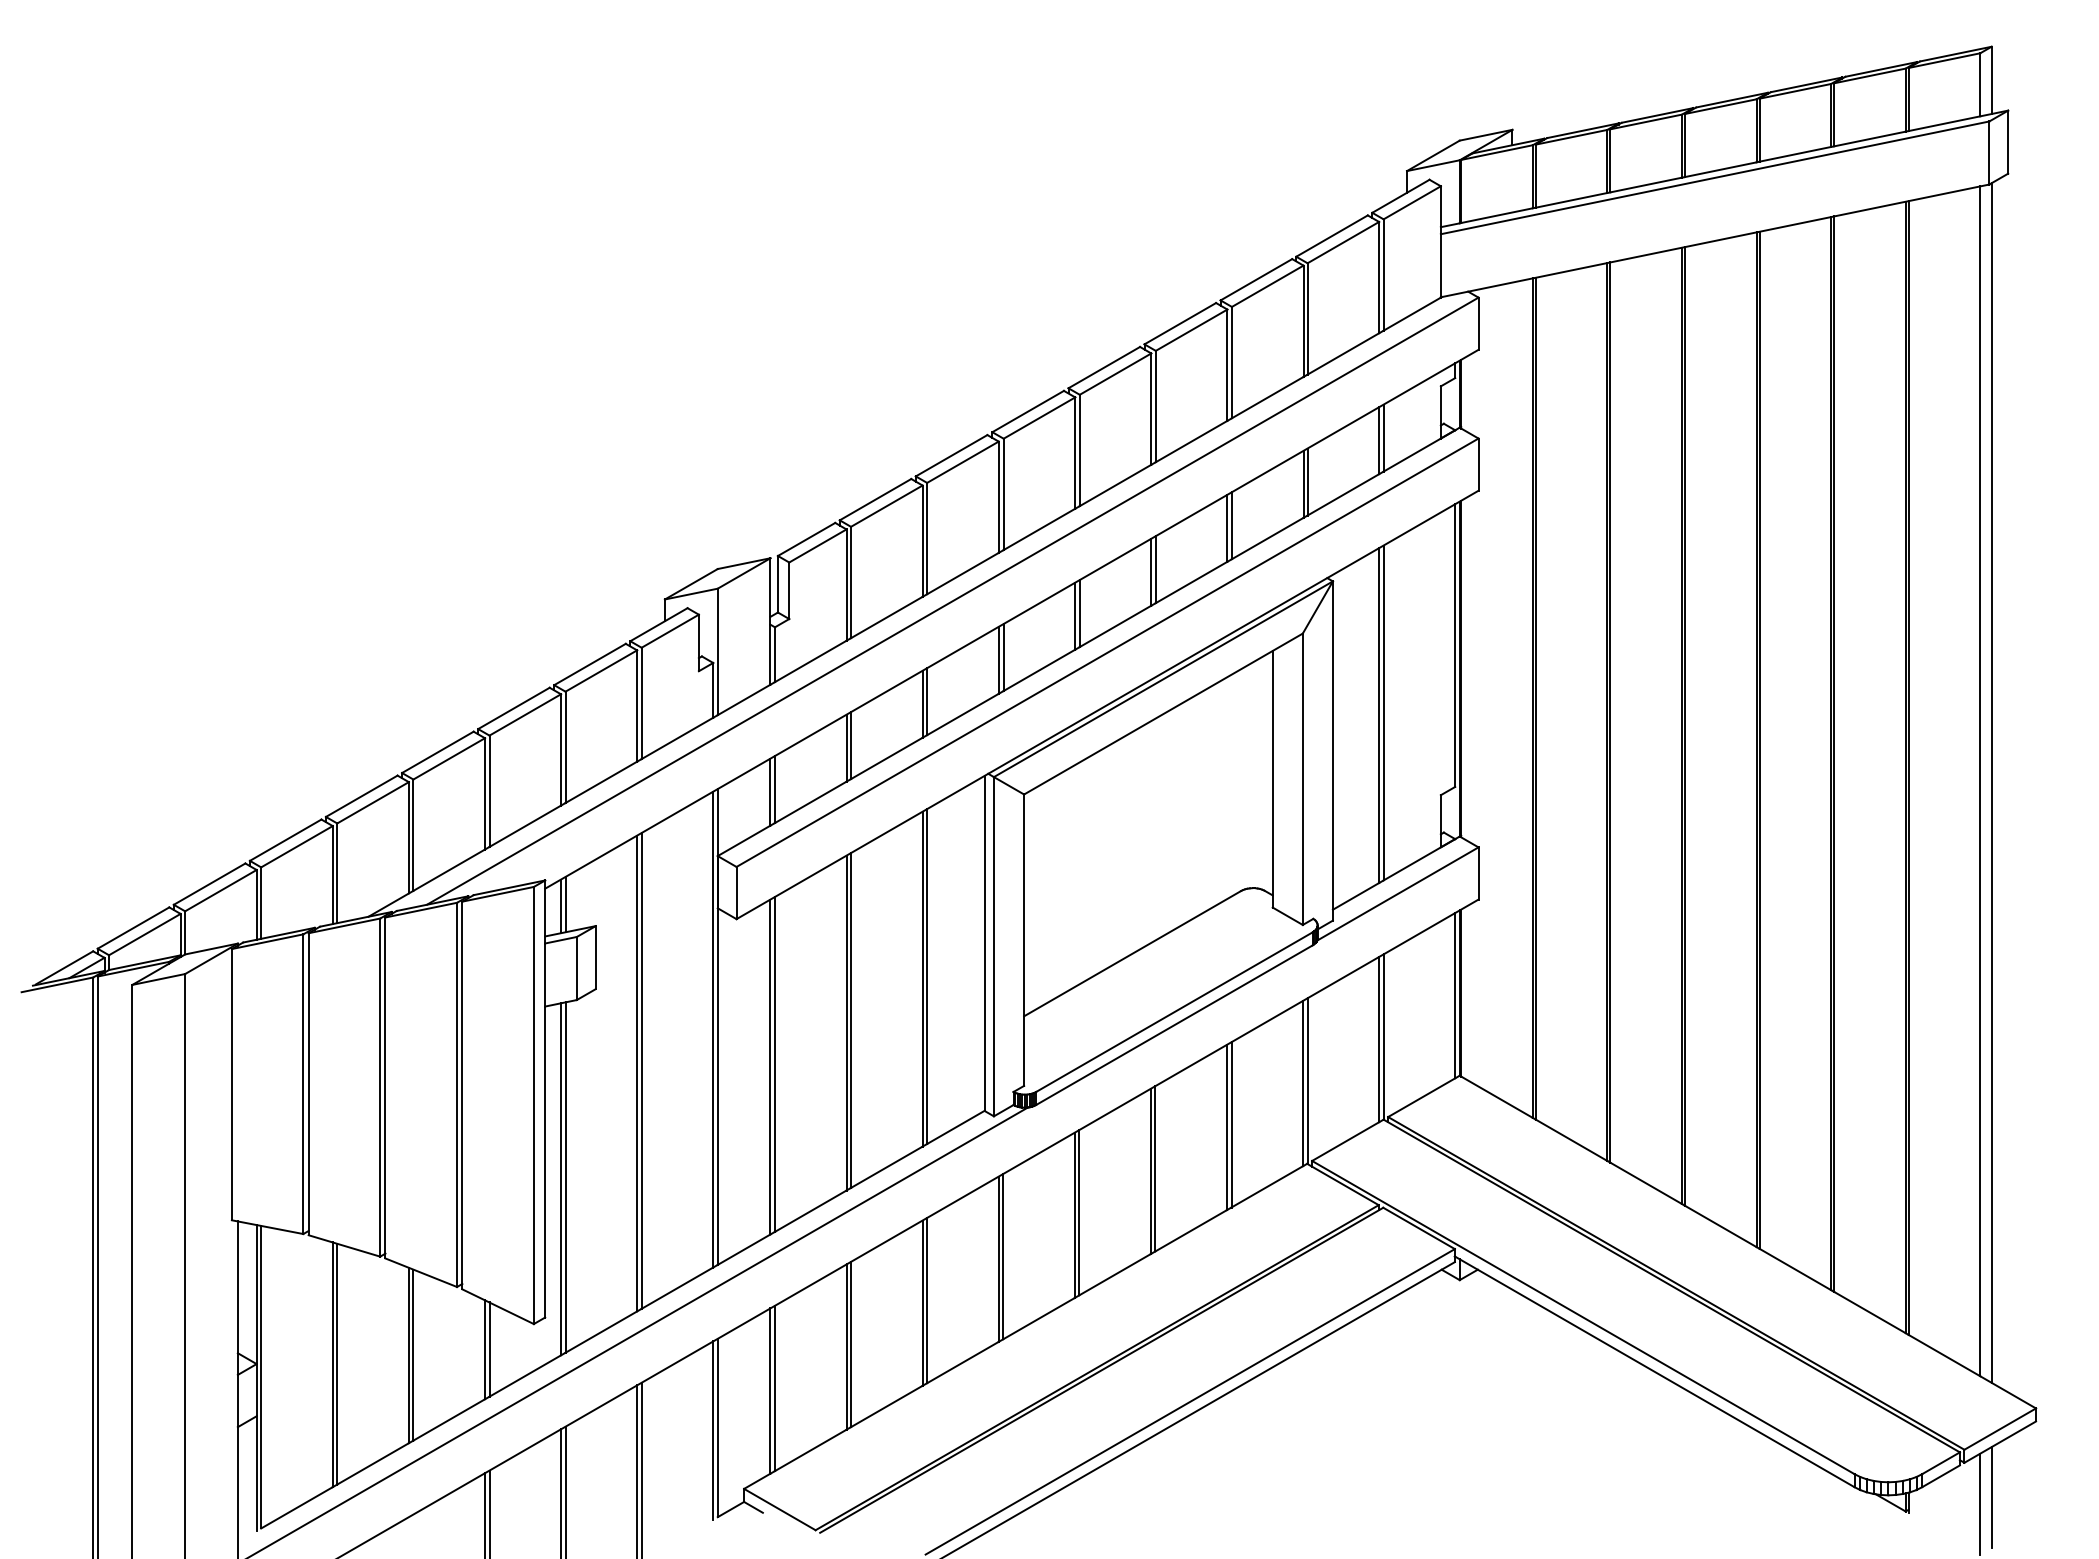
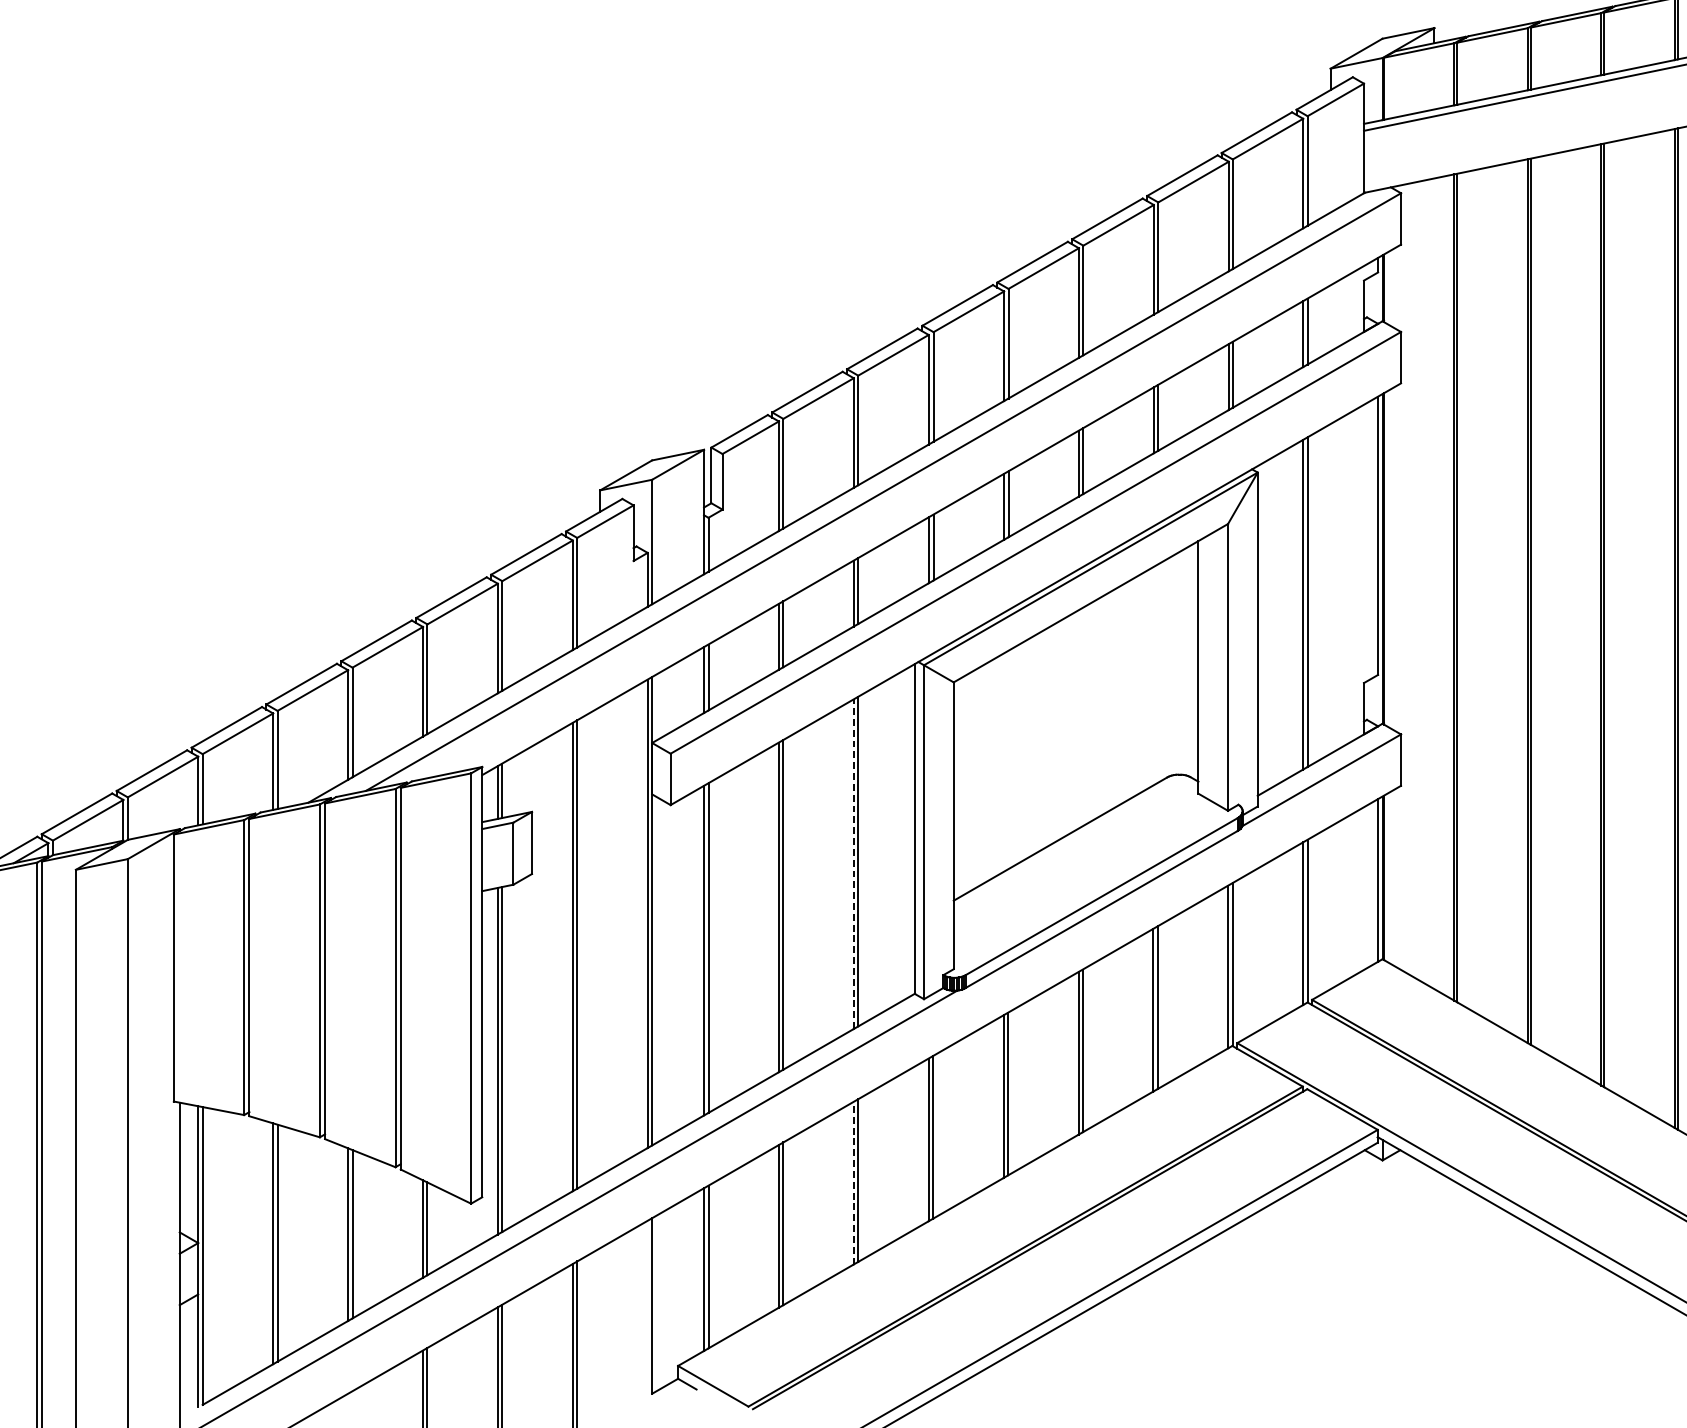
line: (922, 978) -> (853, 863), solid -> dashed
line: (922, 1303) -> (853, 1183), solid -> dashed
line: (713, 1430) -> (647, 1308), removed

